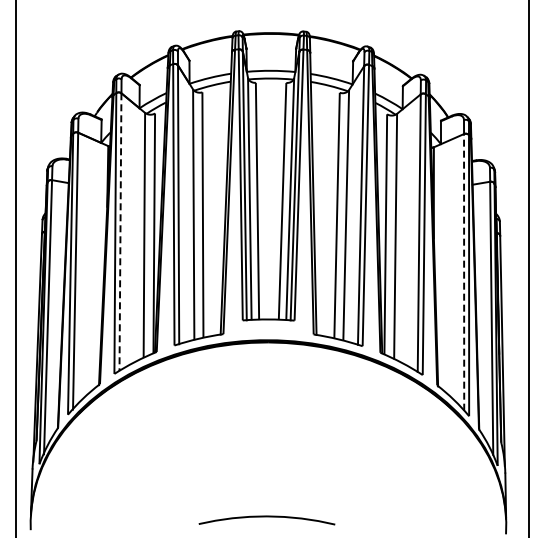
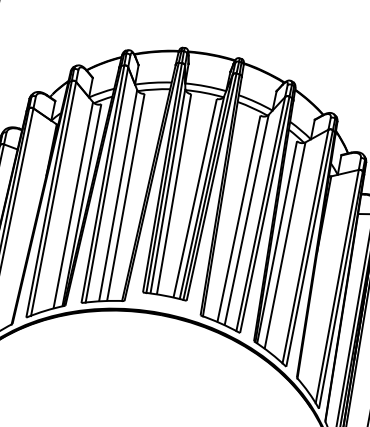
line: (120, 232) -> (53, 199), dashed -> solid
line: (464, 271) -> (337, 285), dashed -> solid

